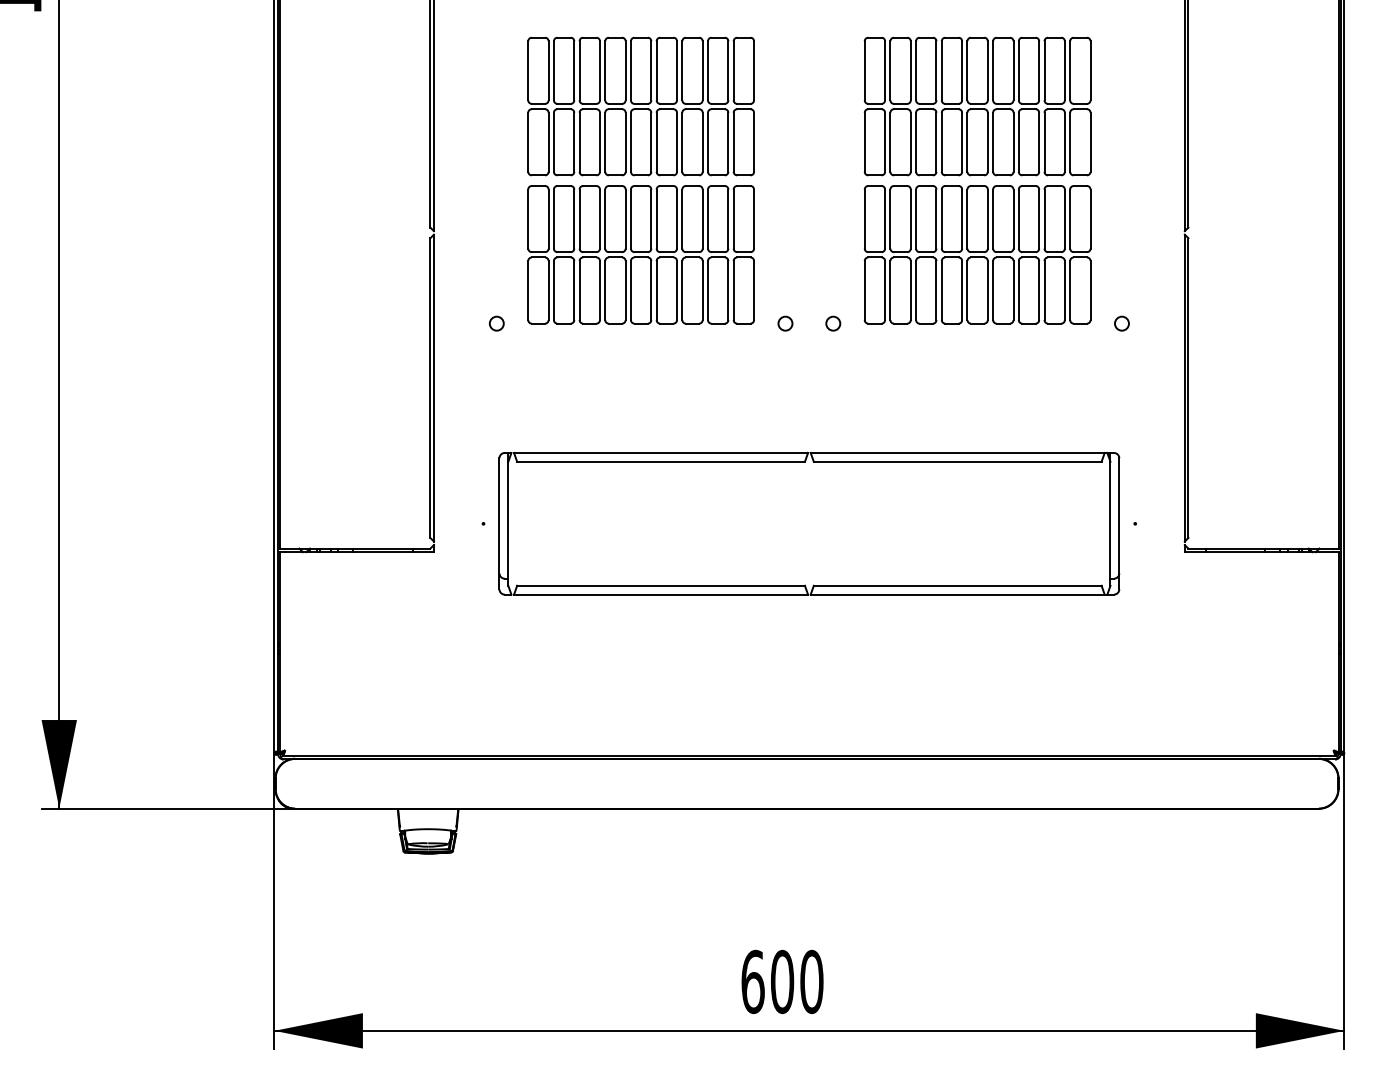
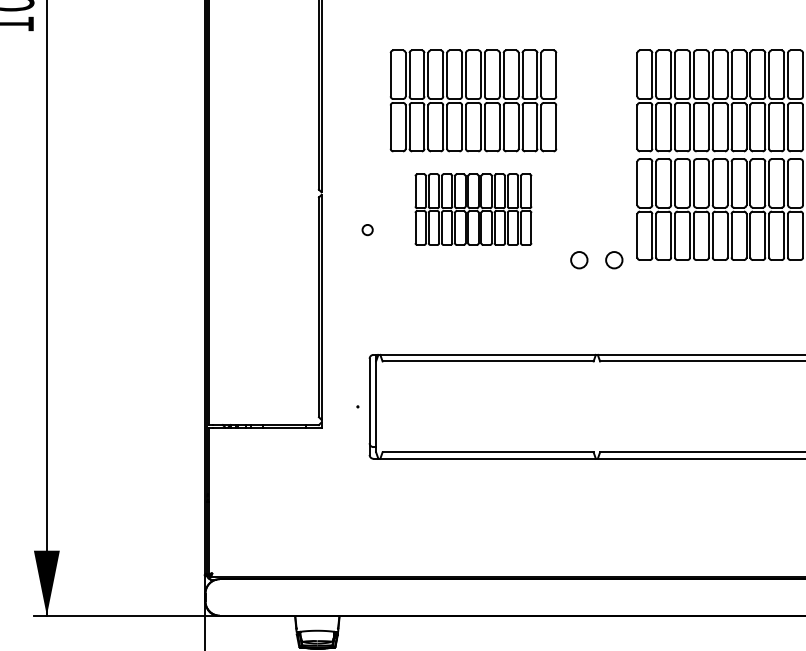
part: (640, 254) -> (473, 209), size x0.7
circle: (496, 323) -> (367, 229), moved
circle: (785, 323) -> (579, 259), size x1.6
circle: (833, 323) -> (614, 259), size x1.6

